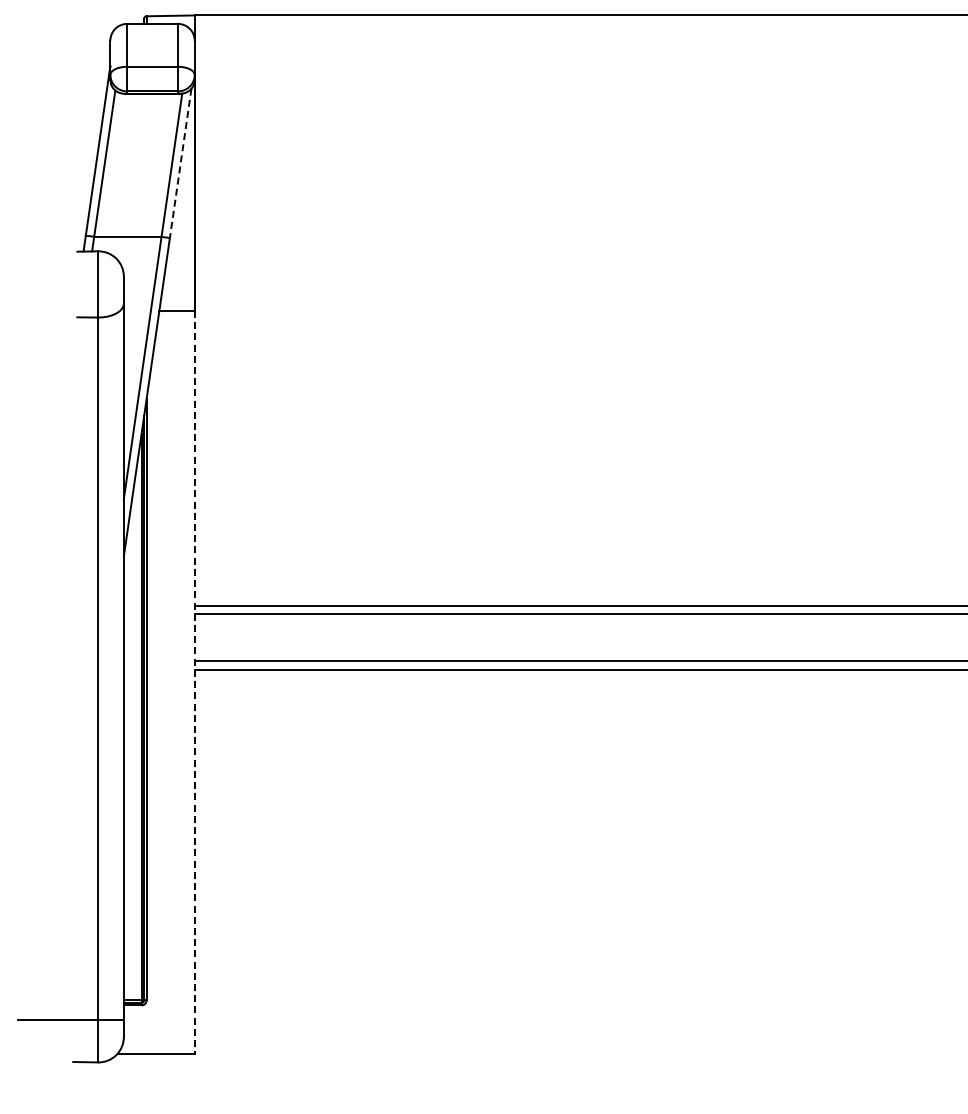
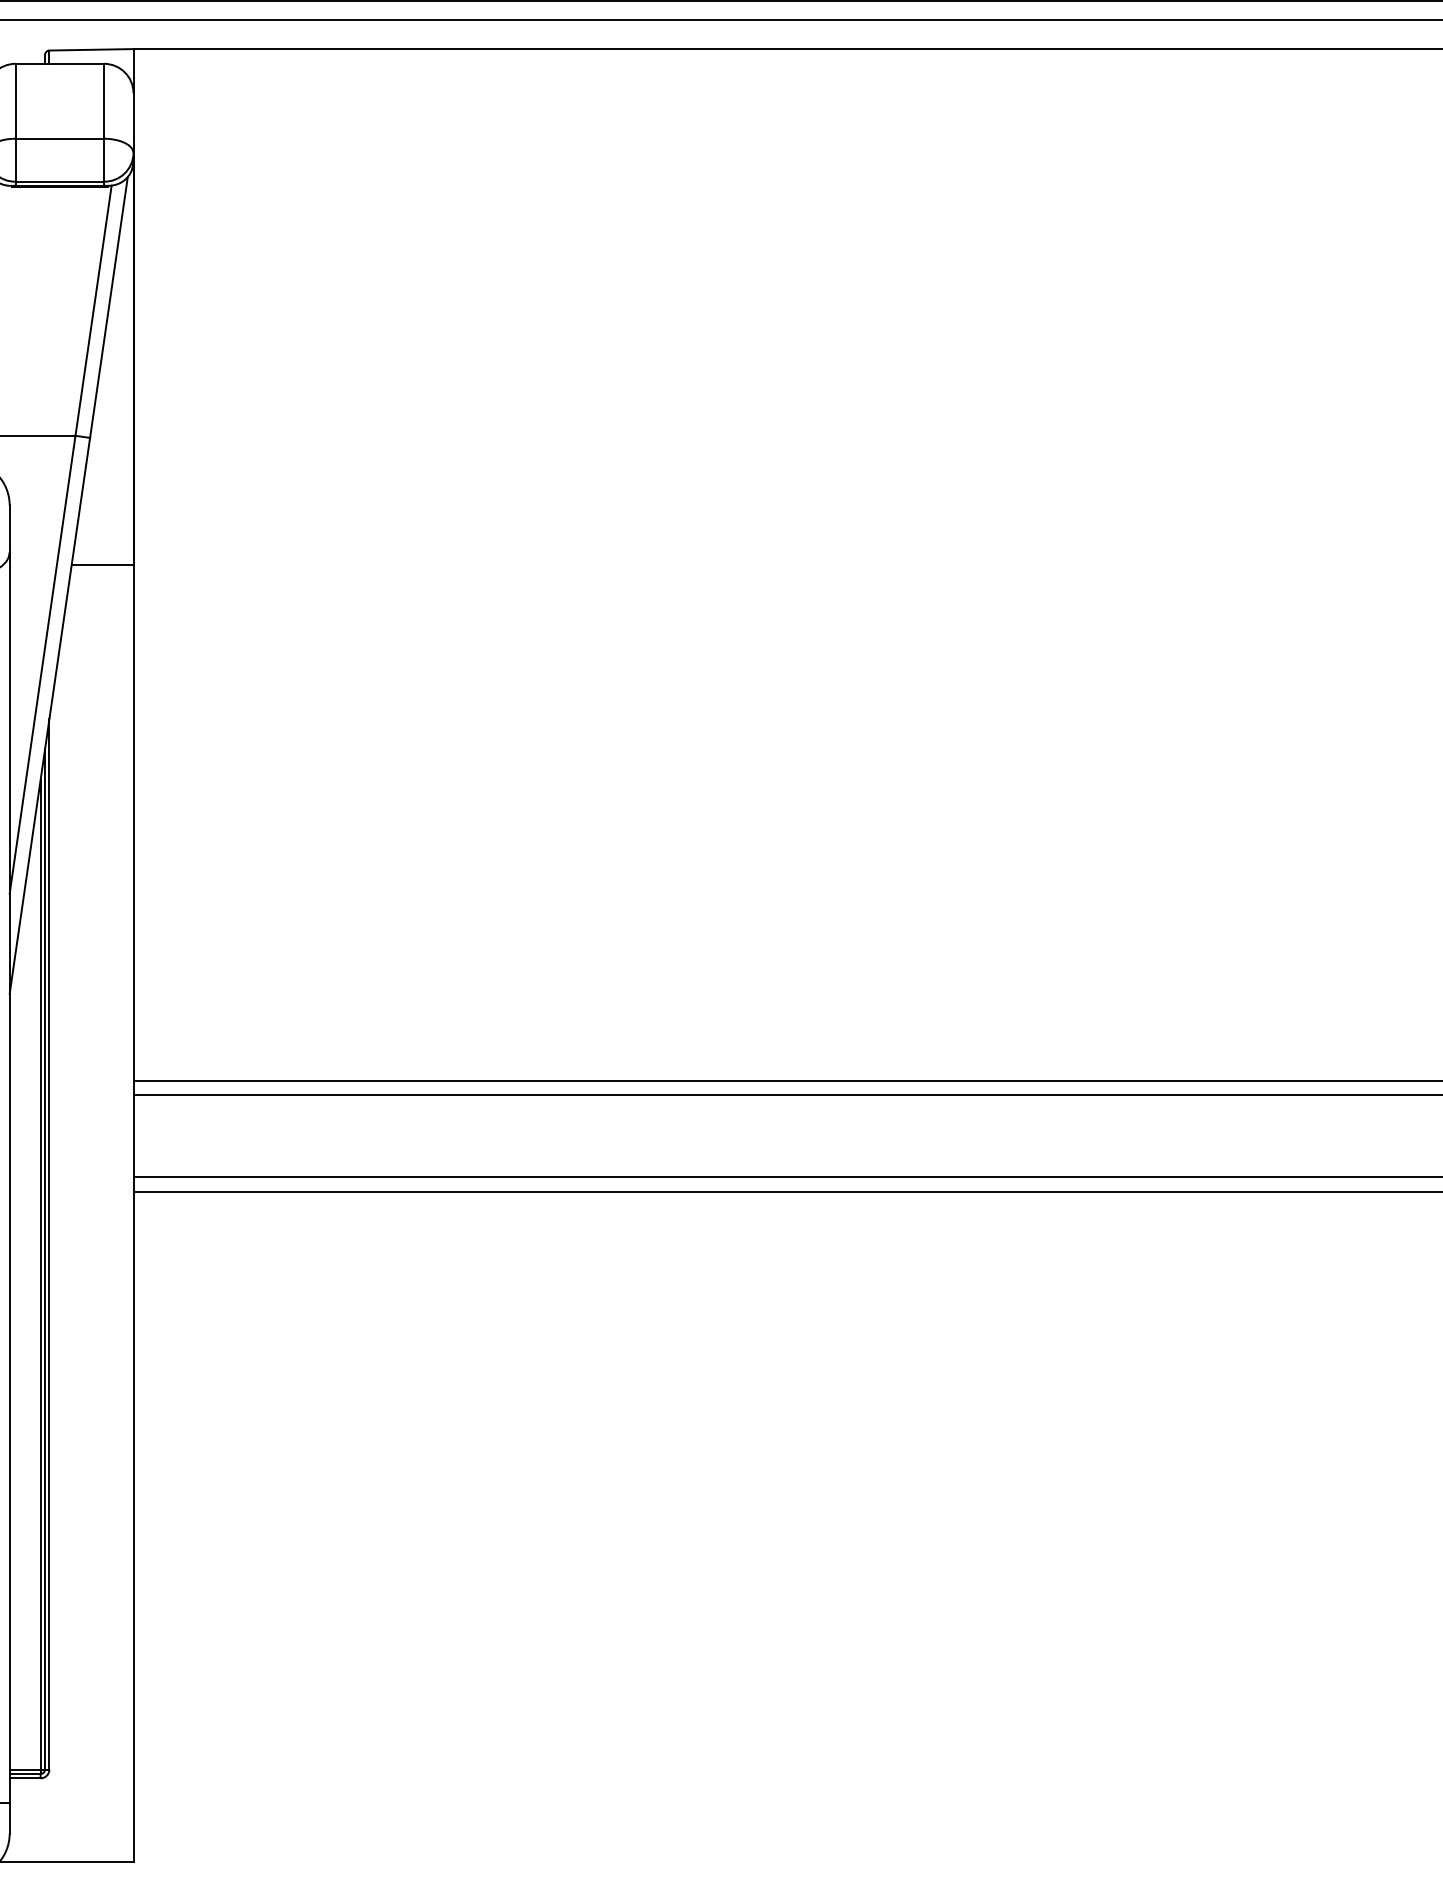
line: (180, 163) -> (108, 307), dashed -> solid
line: (194, 682) -> (133, 1214), dashed -> solid

